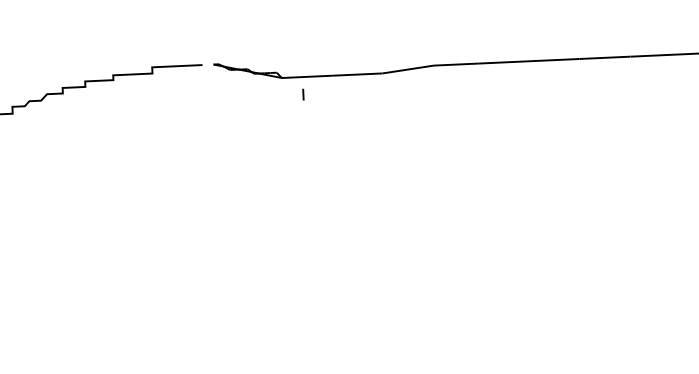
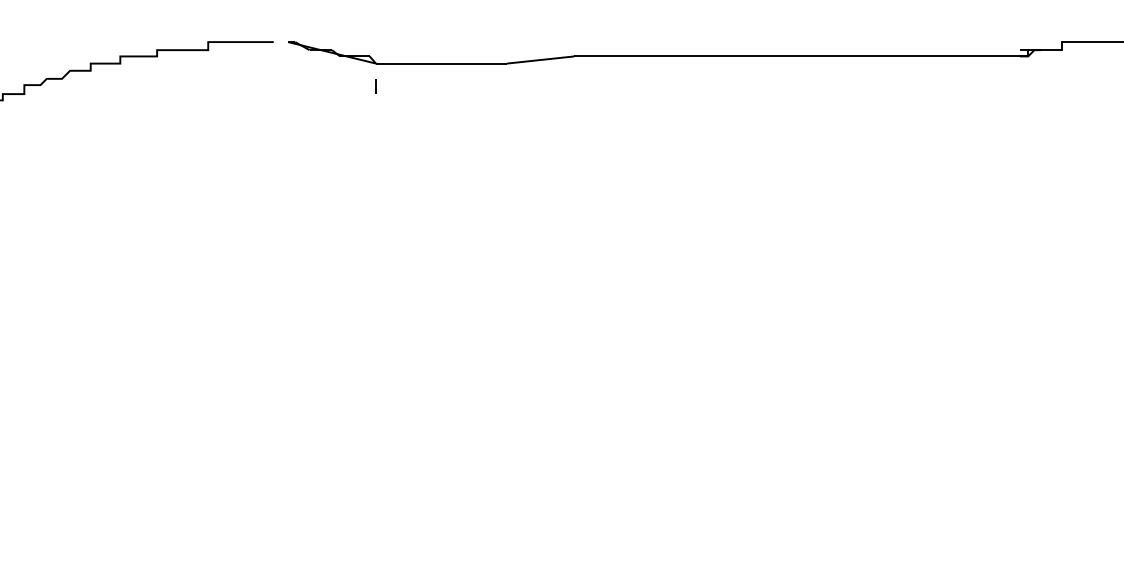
line: (303, 94) -> (375, 86), moved

